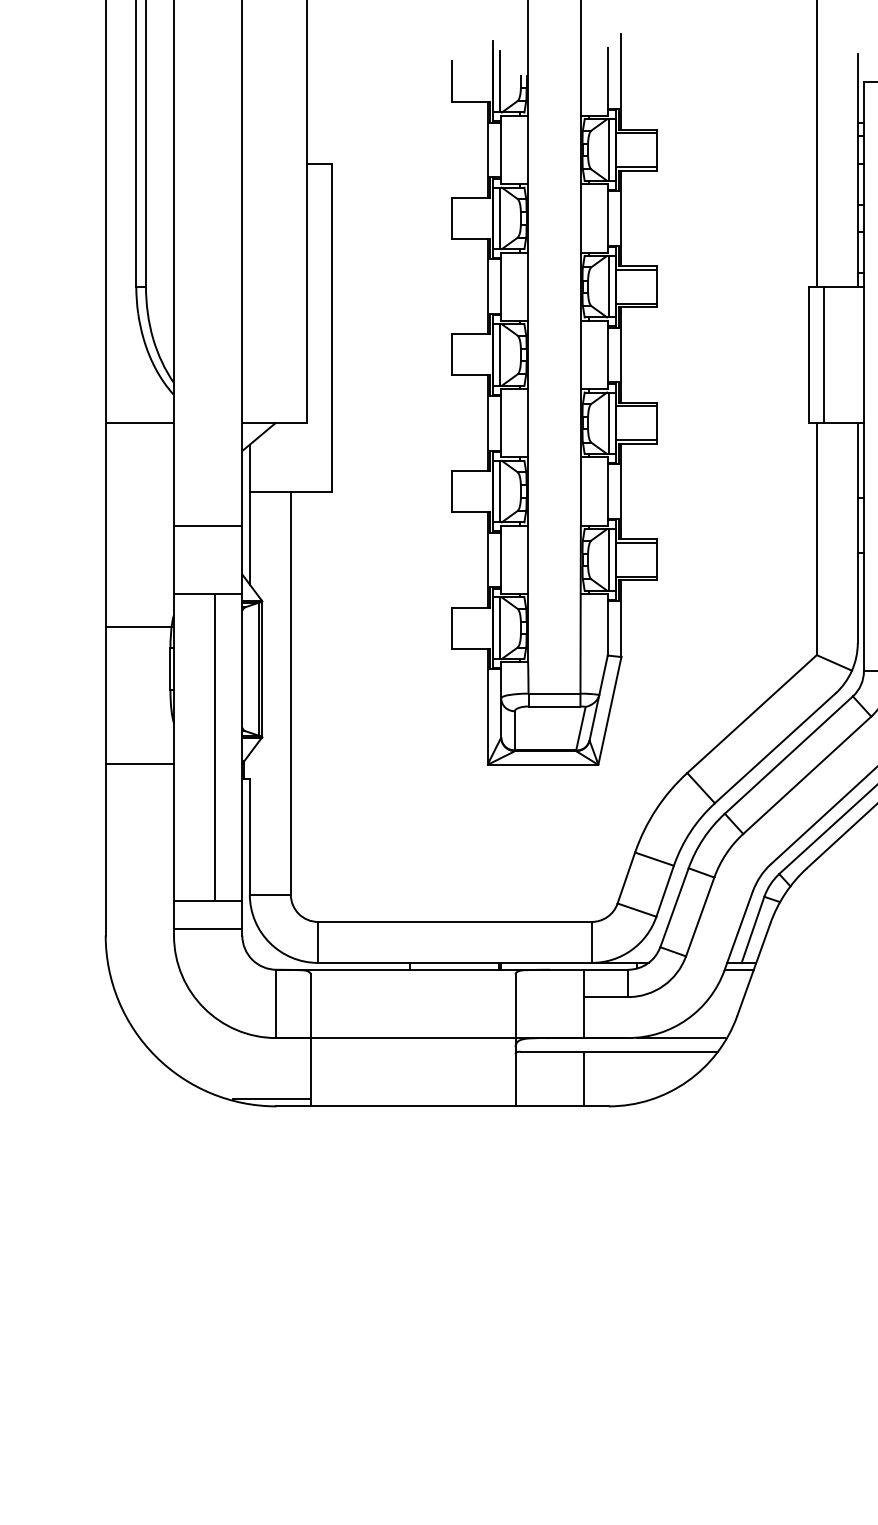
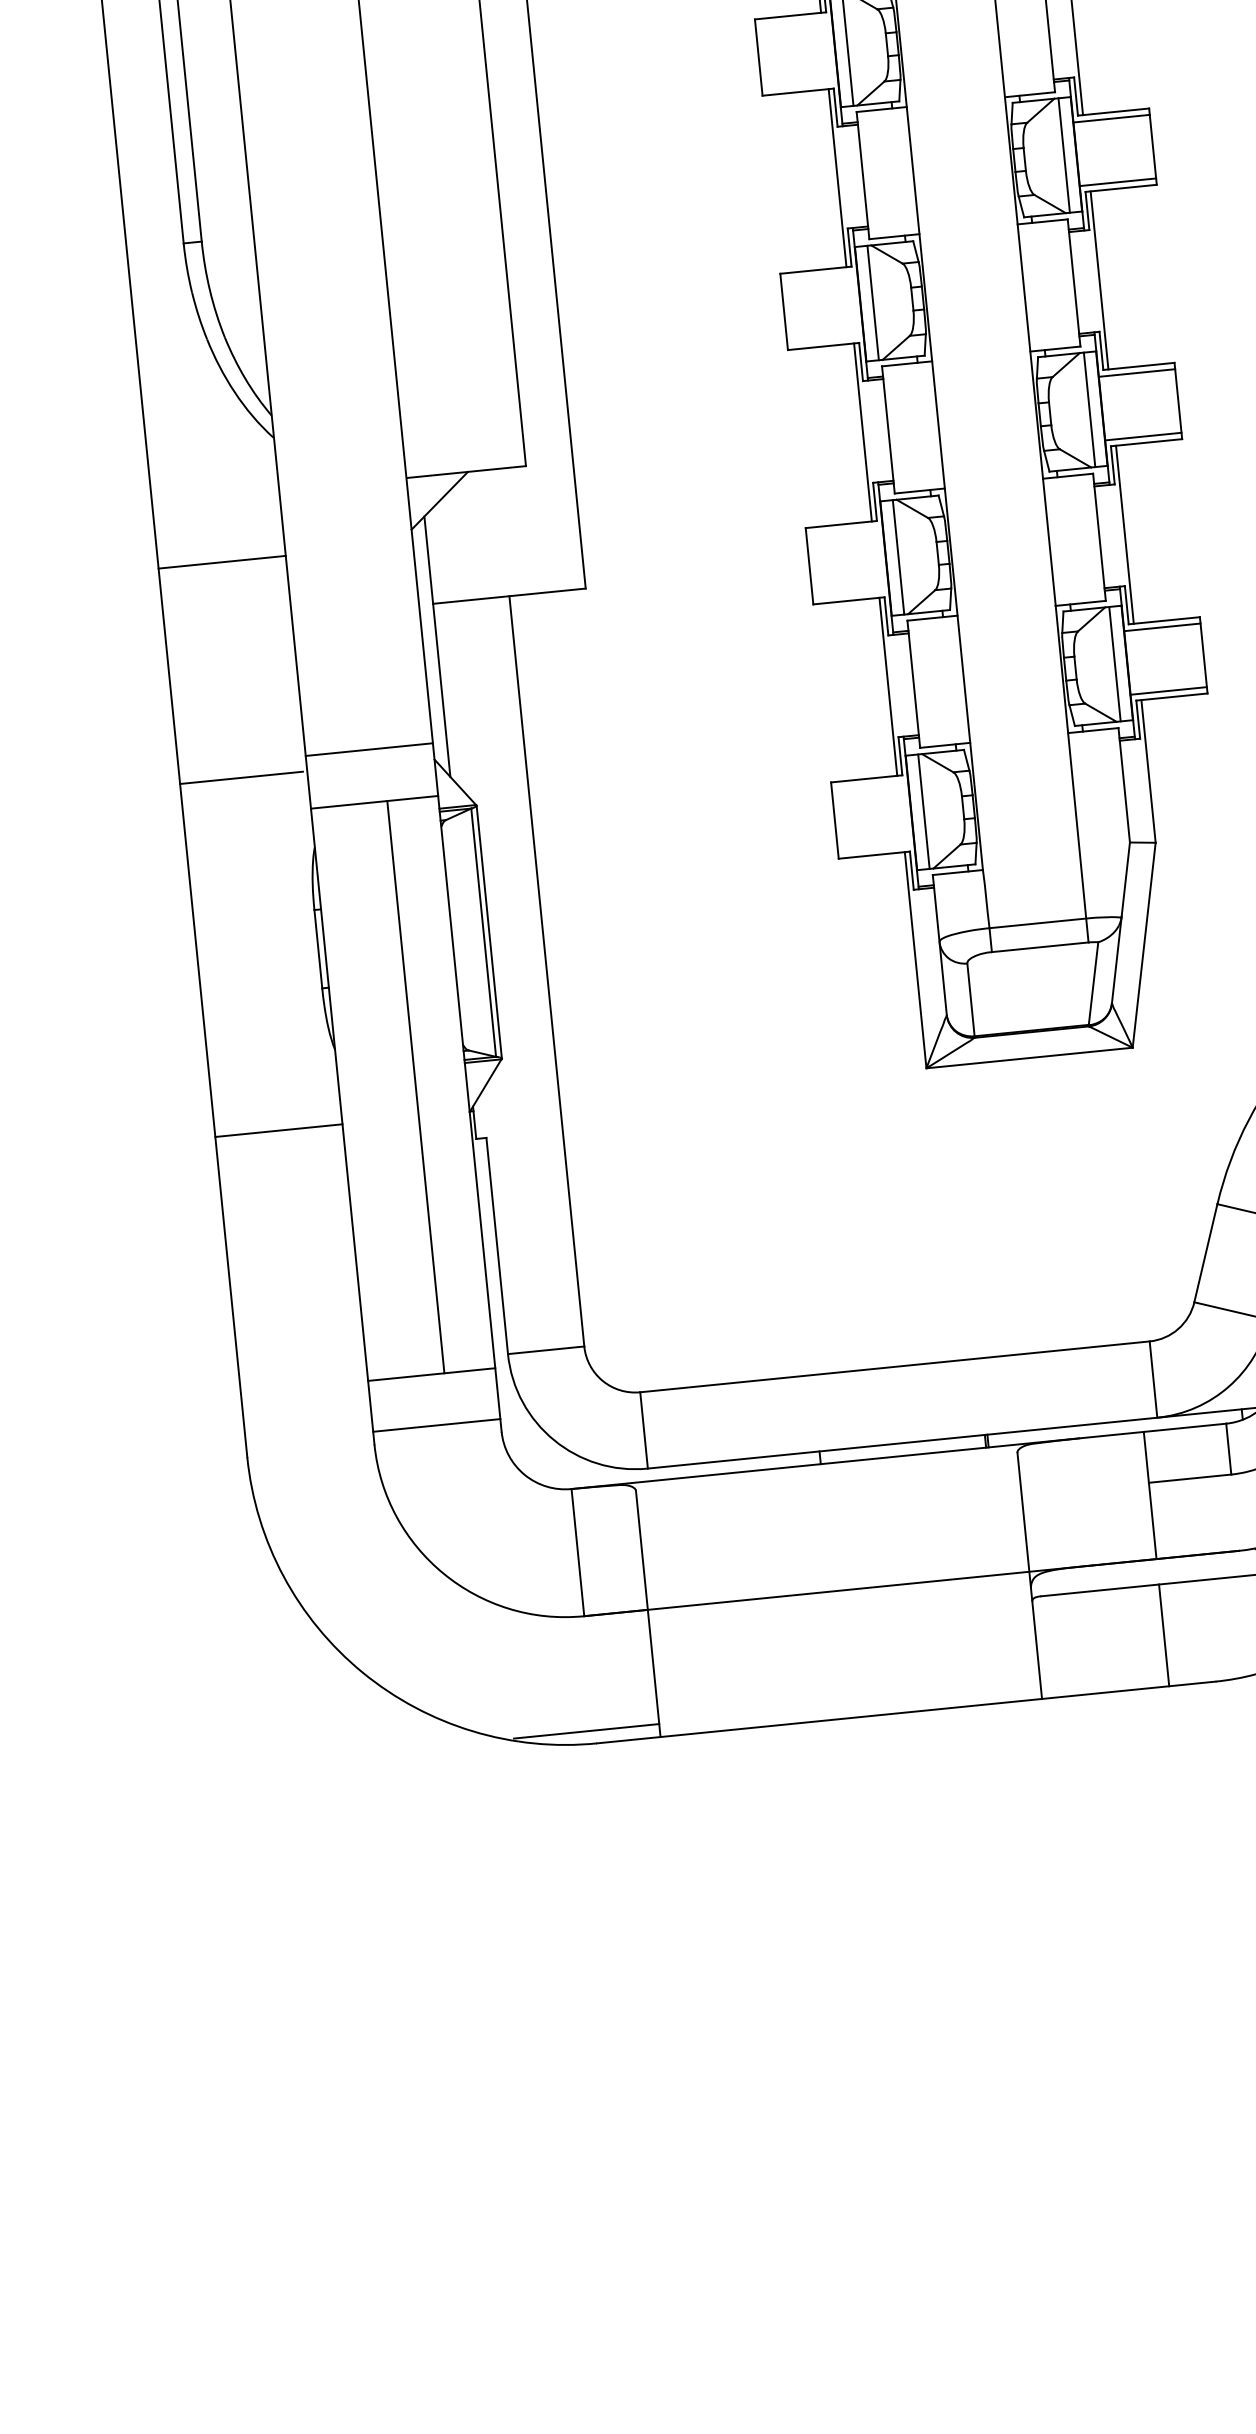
line: (139, 423) -> (221, 562), moved
line: (208, 525) -> (369, 749), moved
line: (138, 627) -> (241, 778), moved

